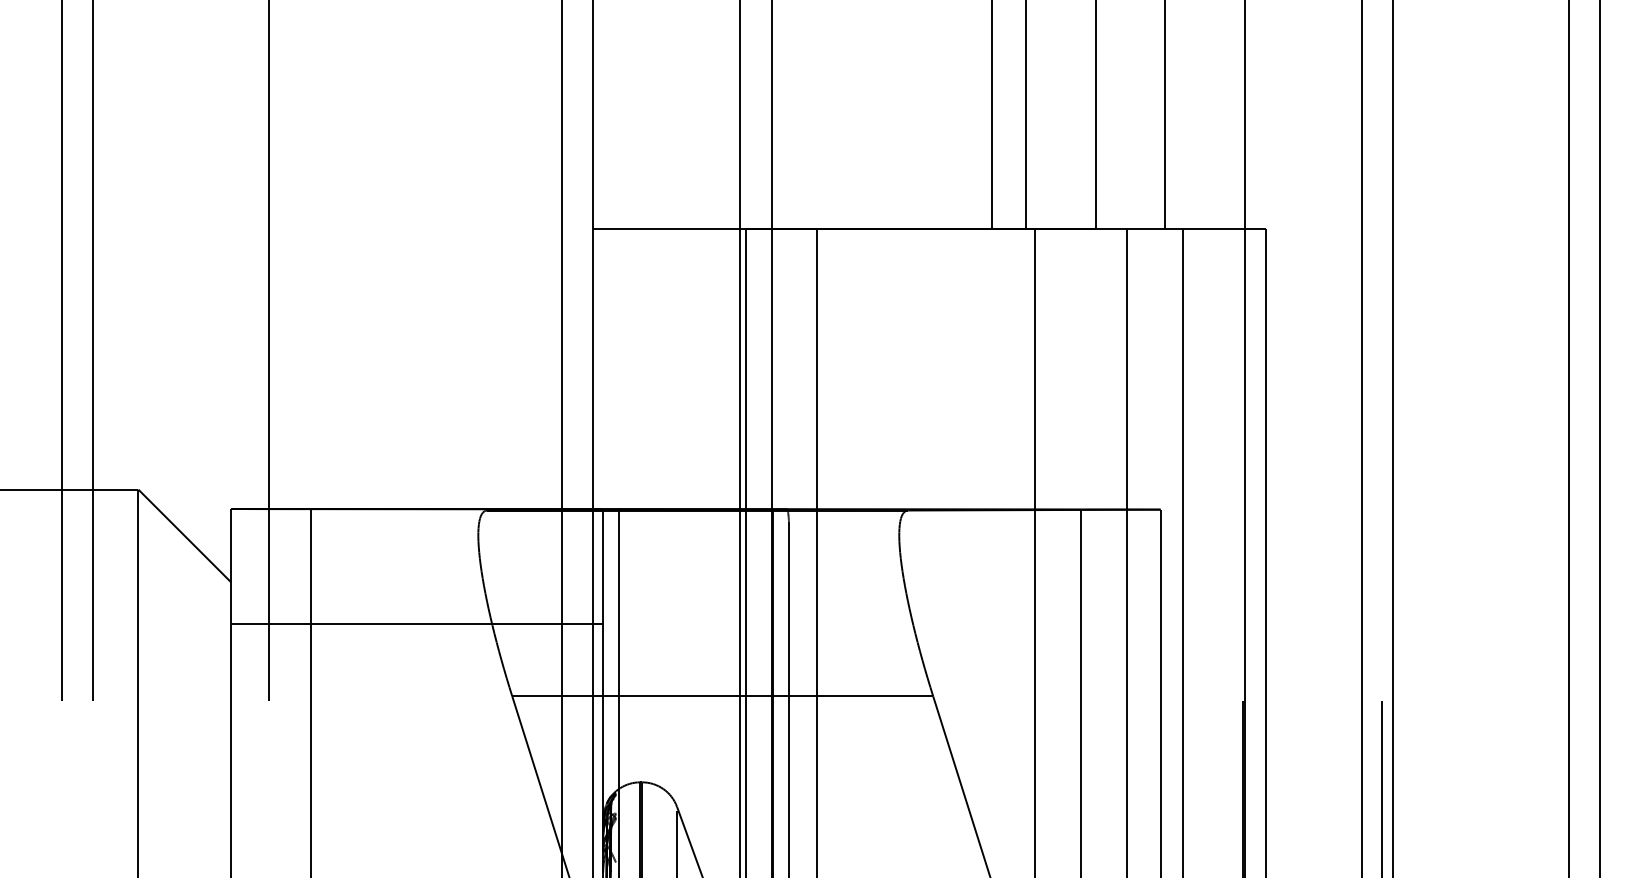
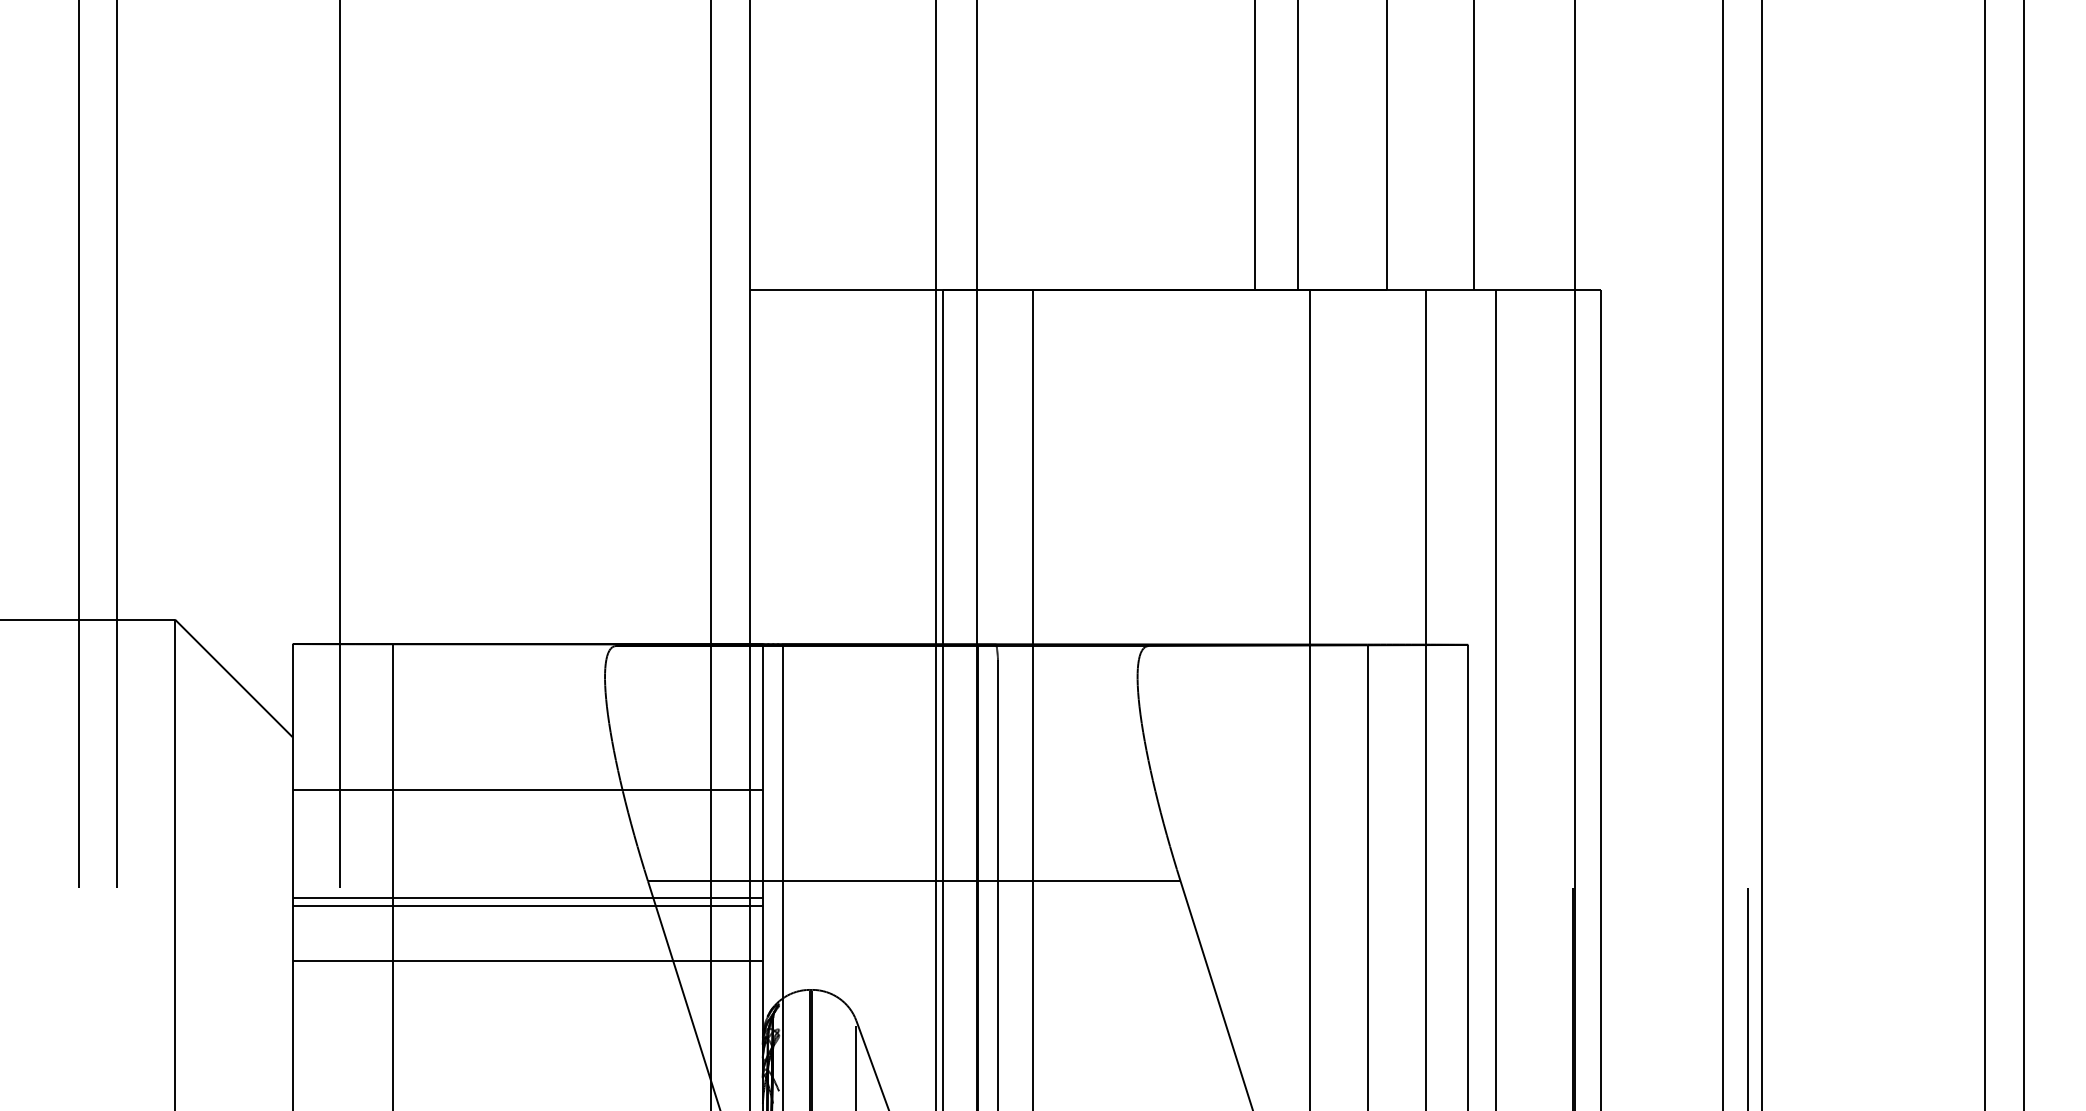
line: (417, 709) -> (528, 897), added
line: (417, 716) -> (528, 906), added
line: (417, 759) -> (528, 960), added

